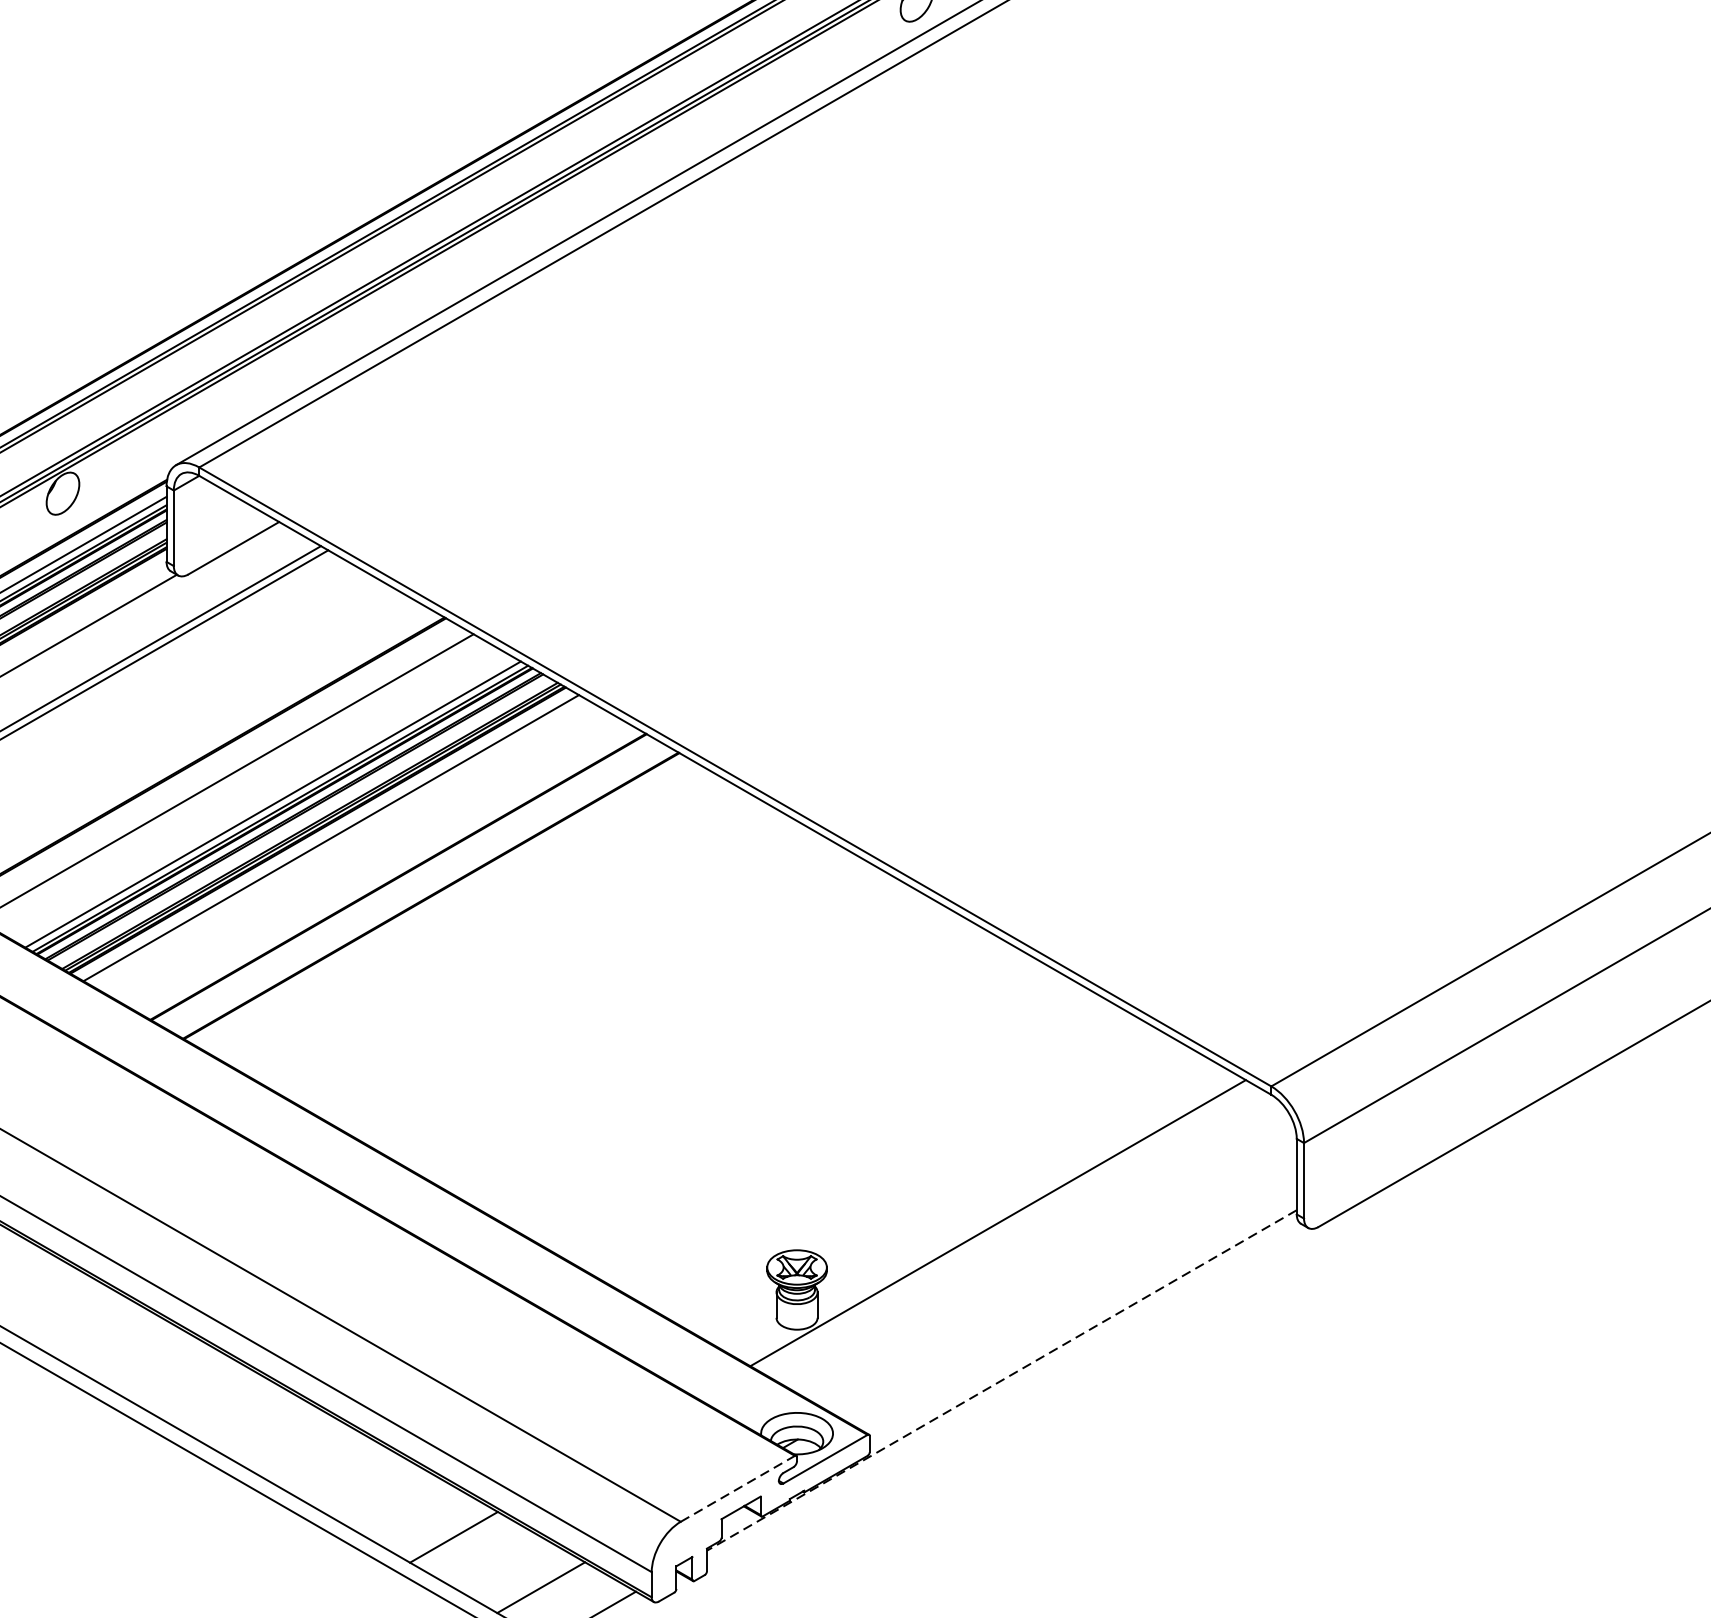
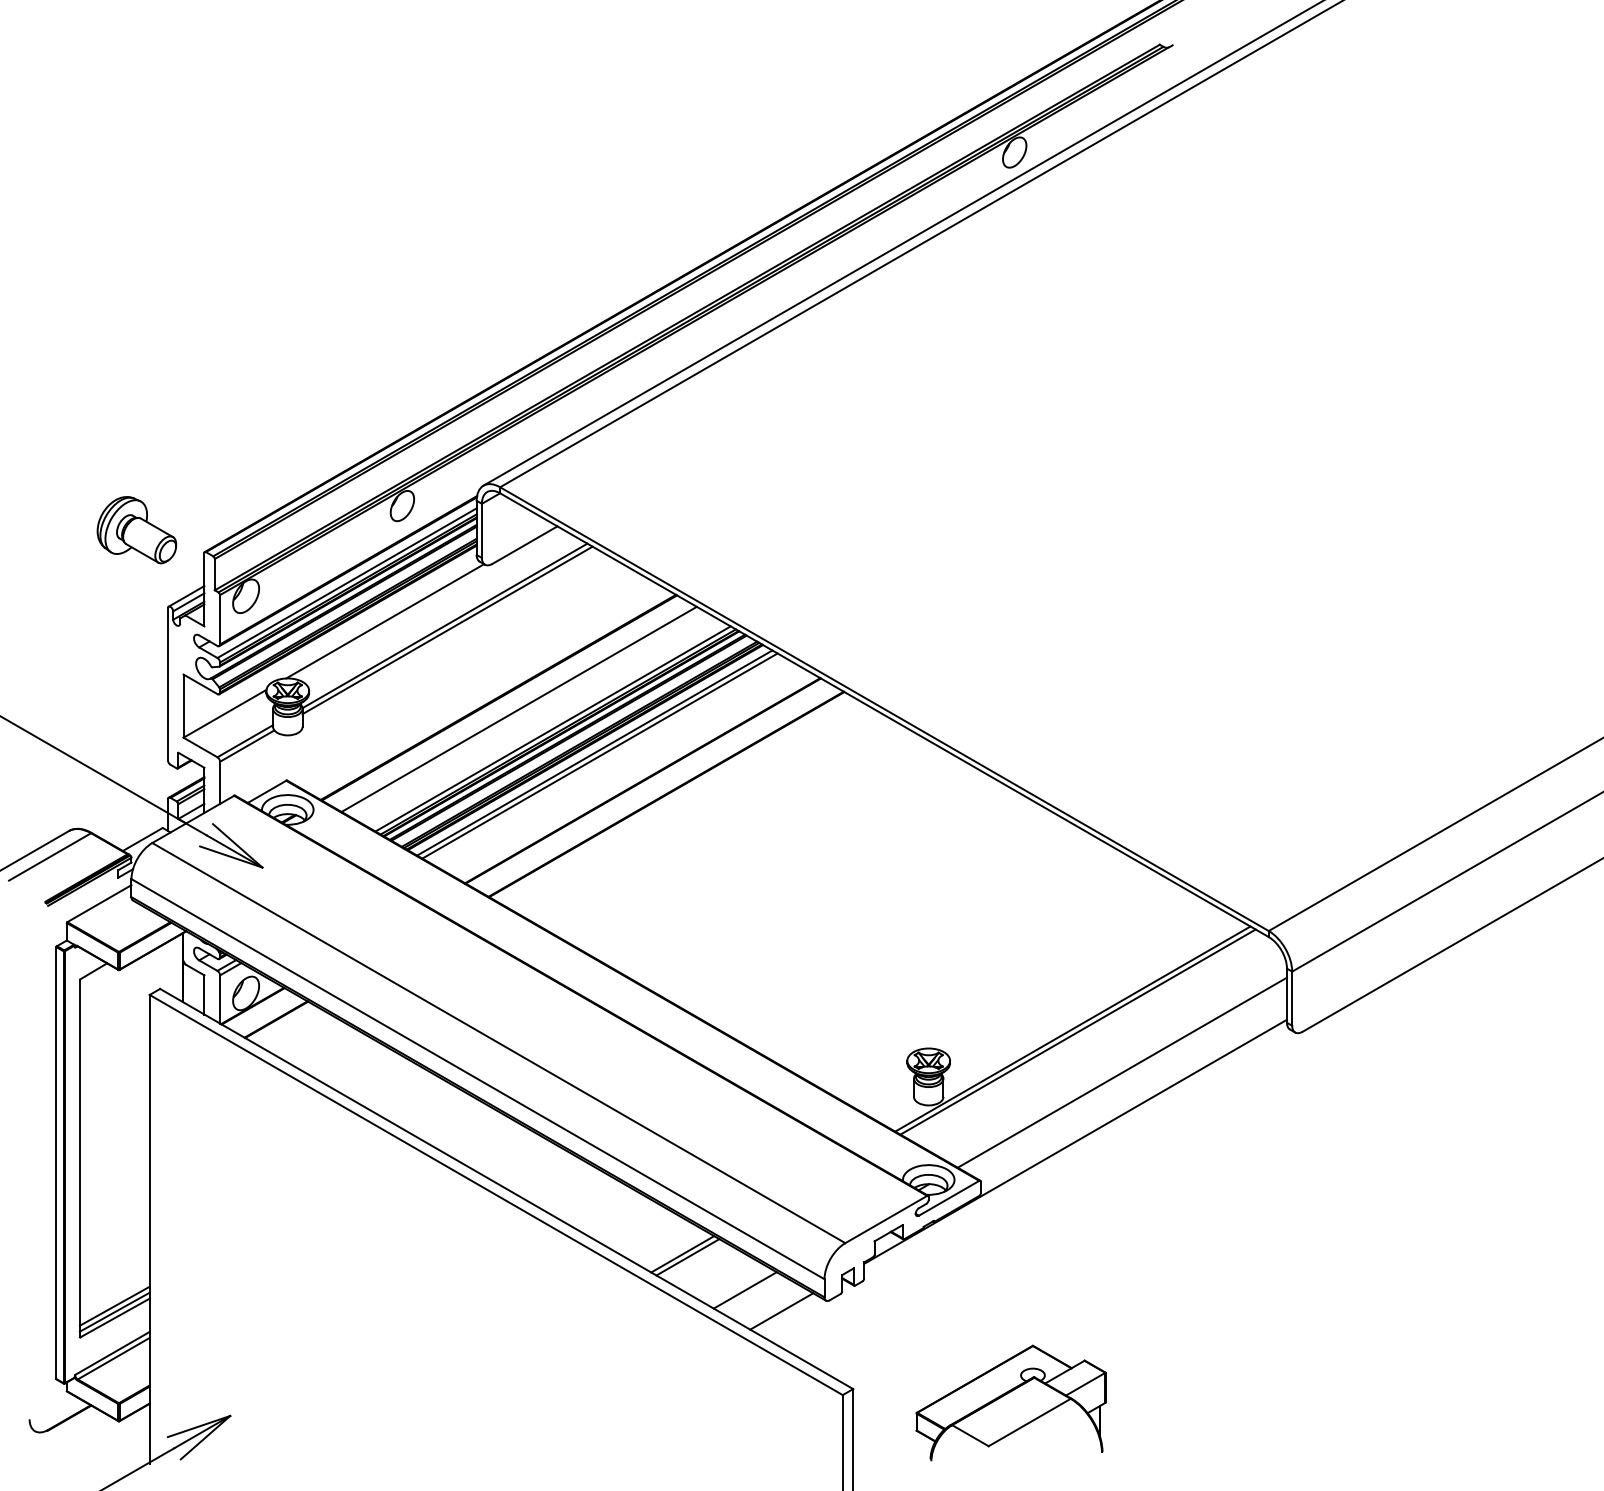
line: (337, 841) -> (599, 755), added
line: (1004, 1226) -> (1077, 1031), added
line: (1065, 1283) -> (1121, 1072), added
line: (1001, 1381) -> (1075, 1142), dashed -> solid
line: (738, 1488) -> (886, 1219), dashed -> solid
line: (460, 1541) -> (687, 1257), added

